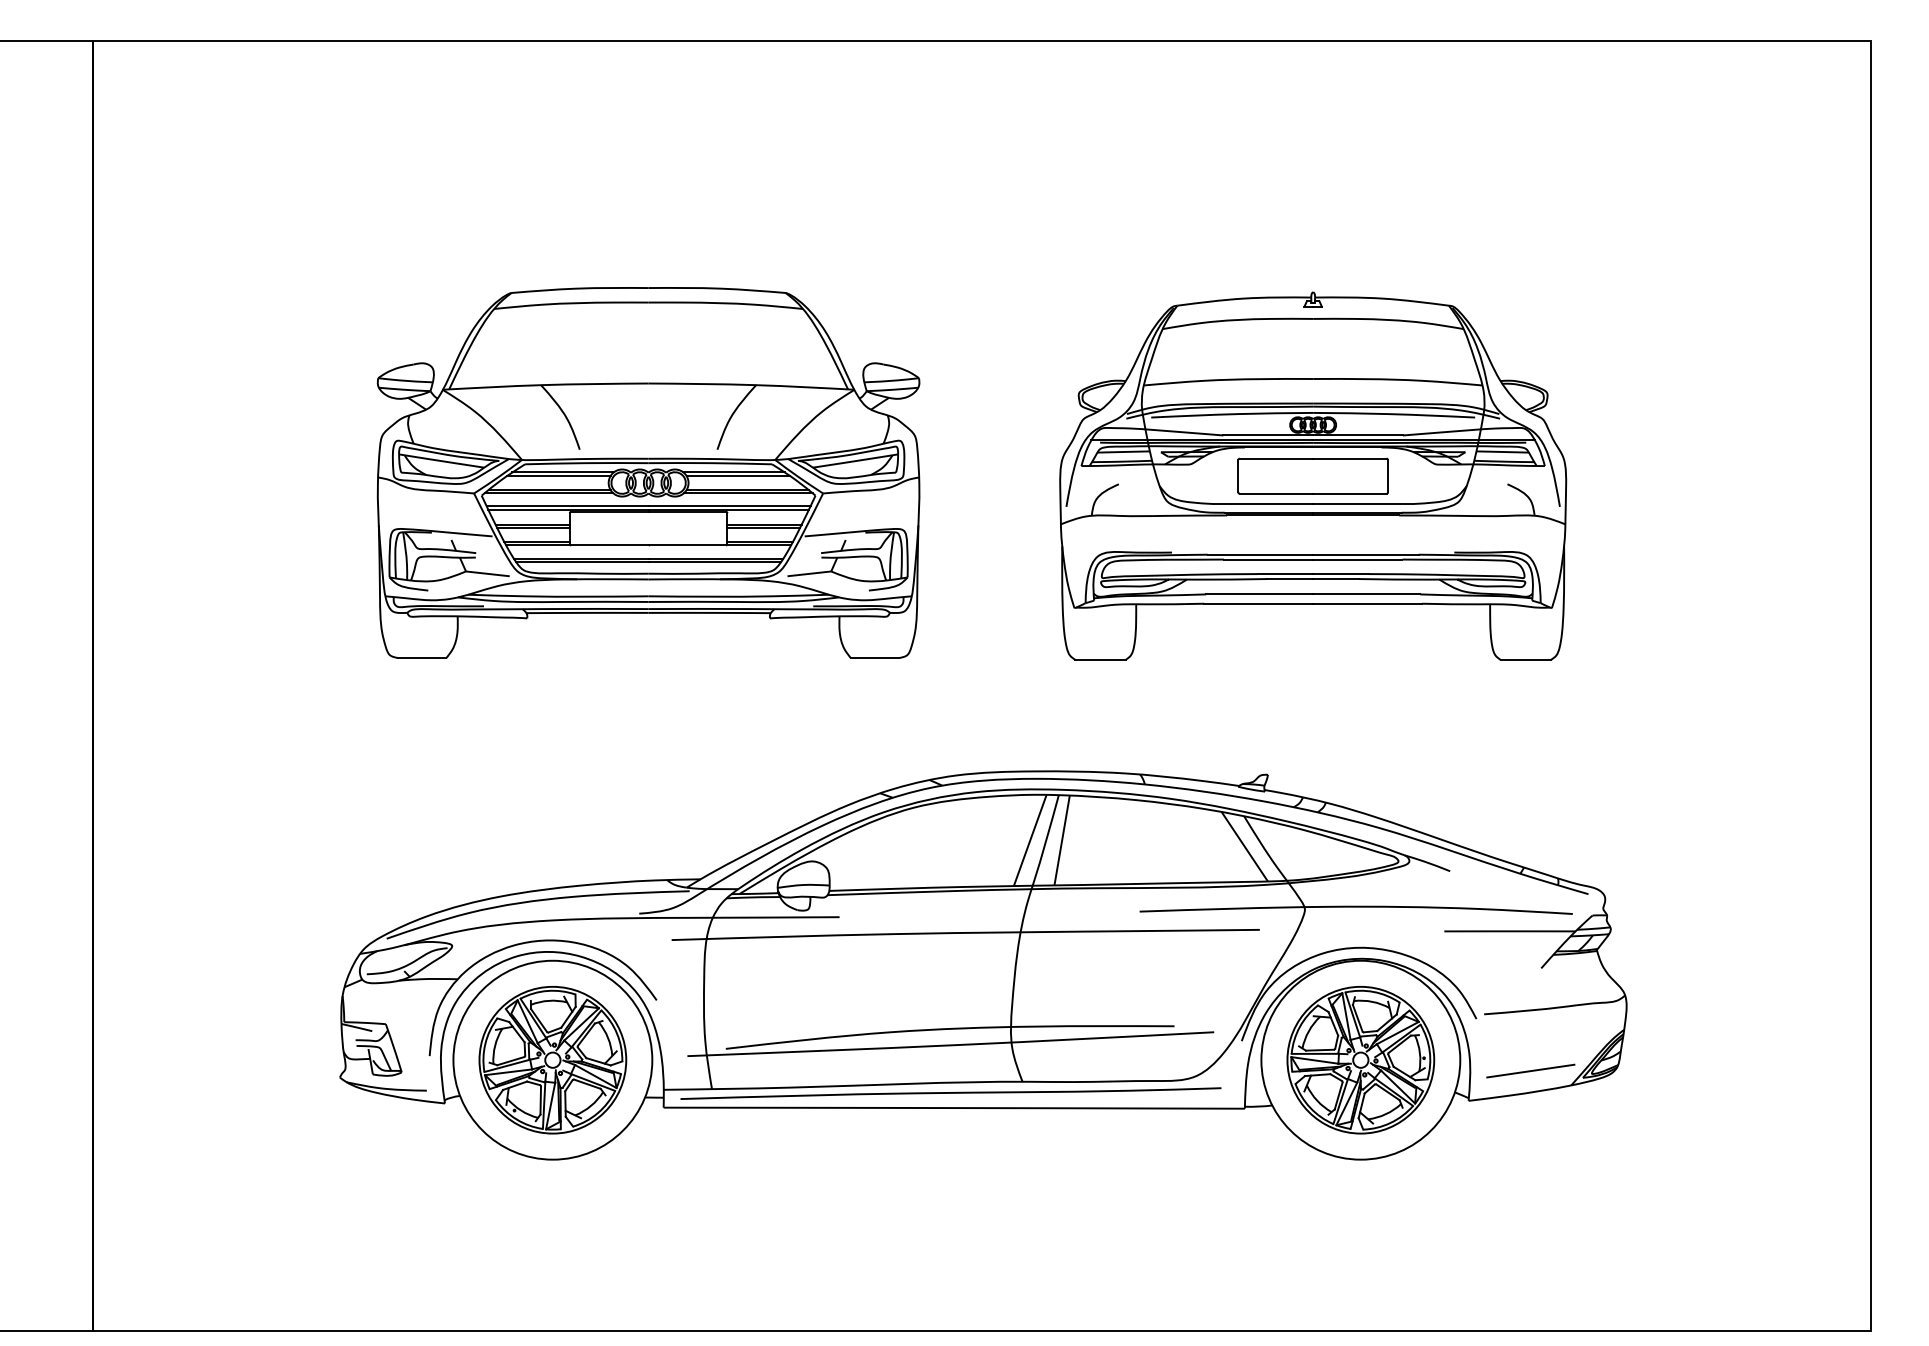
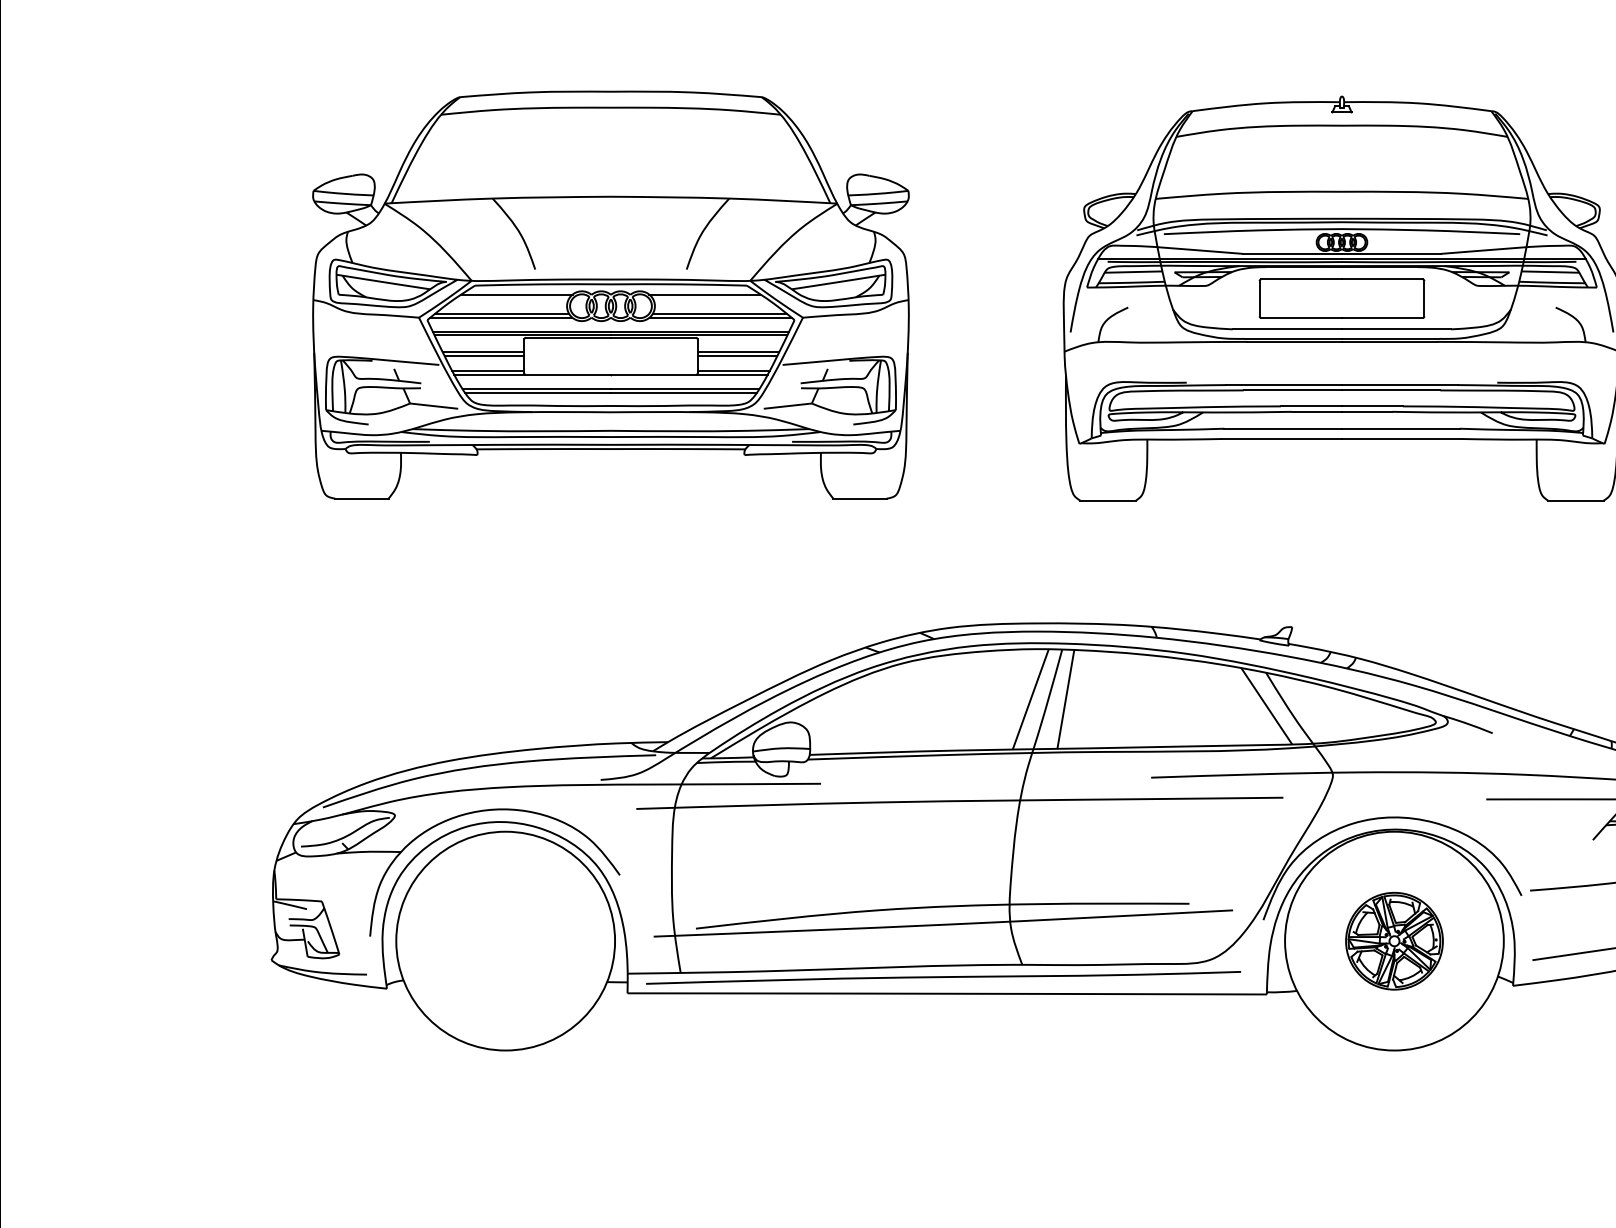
line: (558, 475) -> (511, 297), removed
line: (737, 475) -> (708, 297), removed
part: (552, 1060) -> (505, 941), removed
part: (1360, 1060) -> (1394, 941), size x0.6

